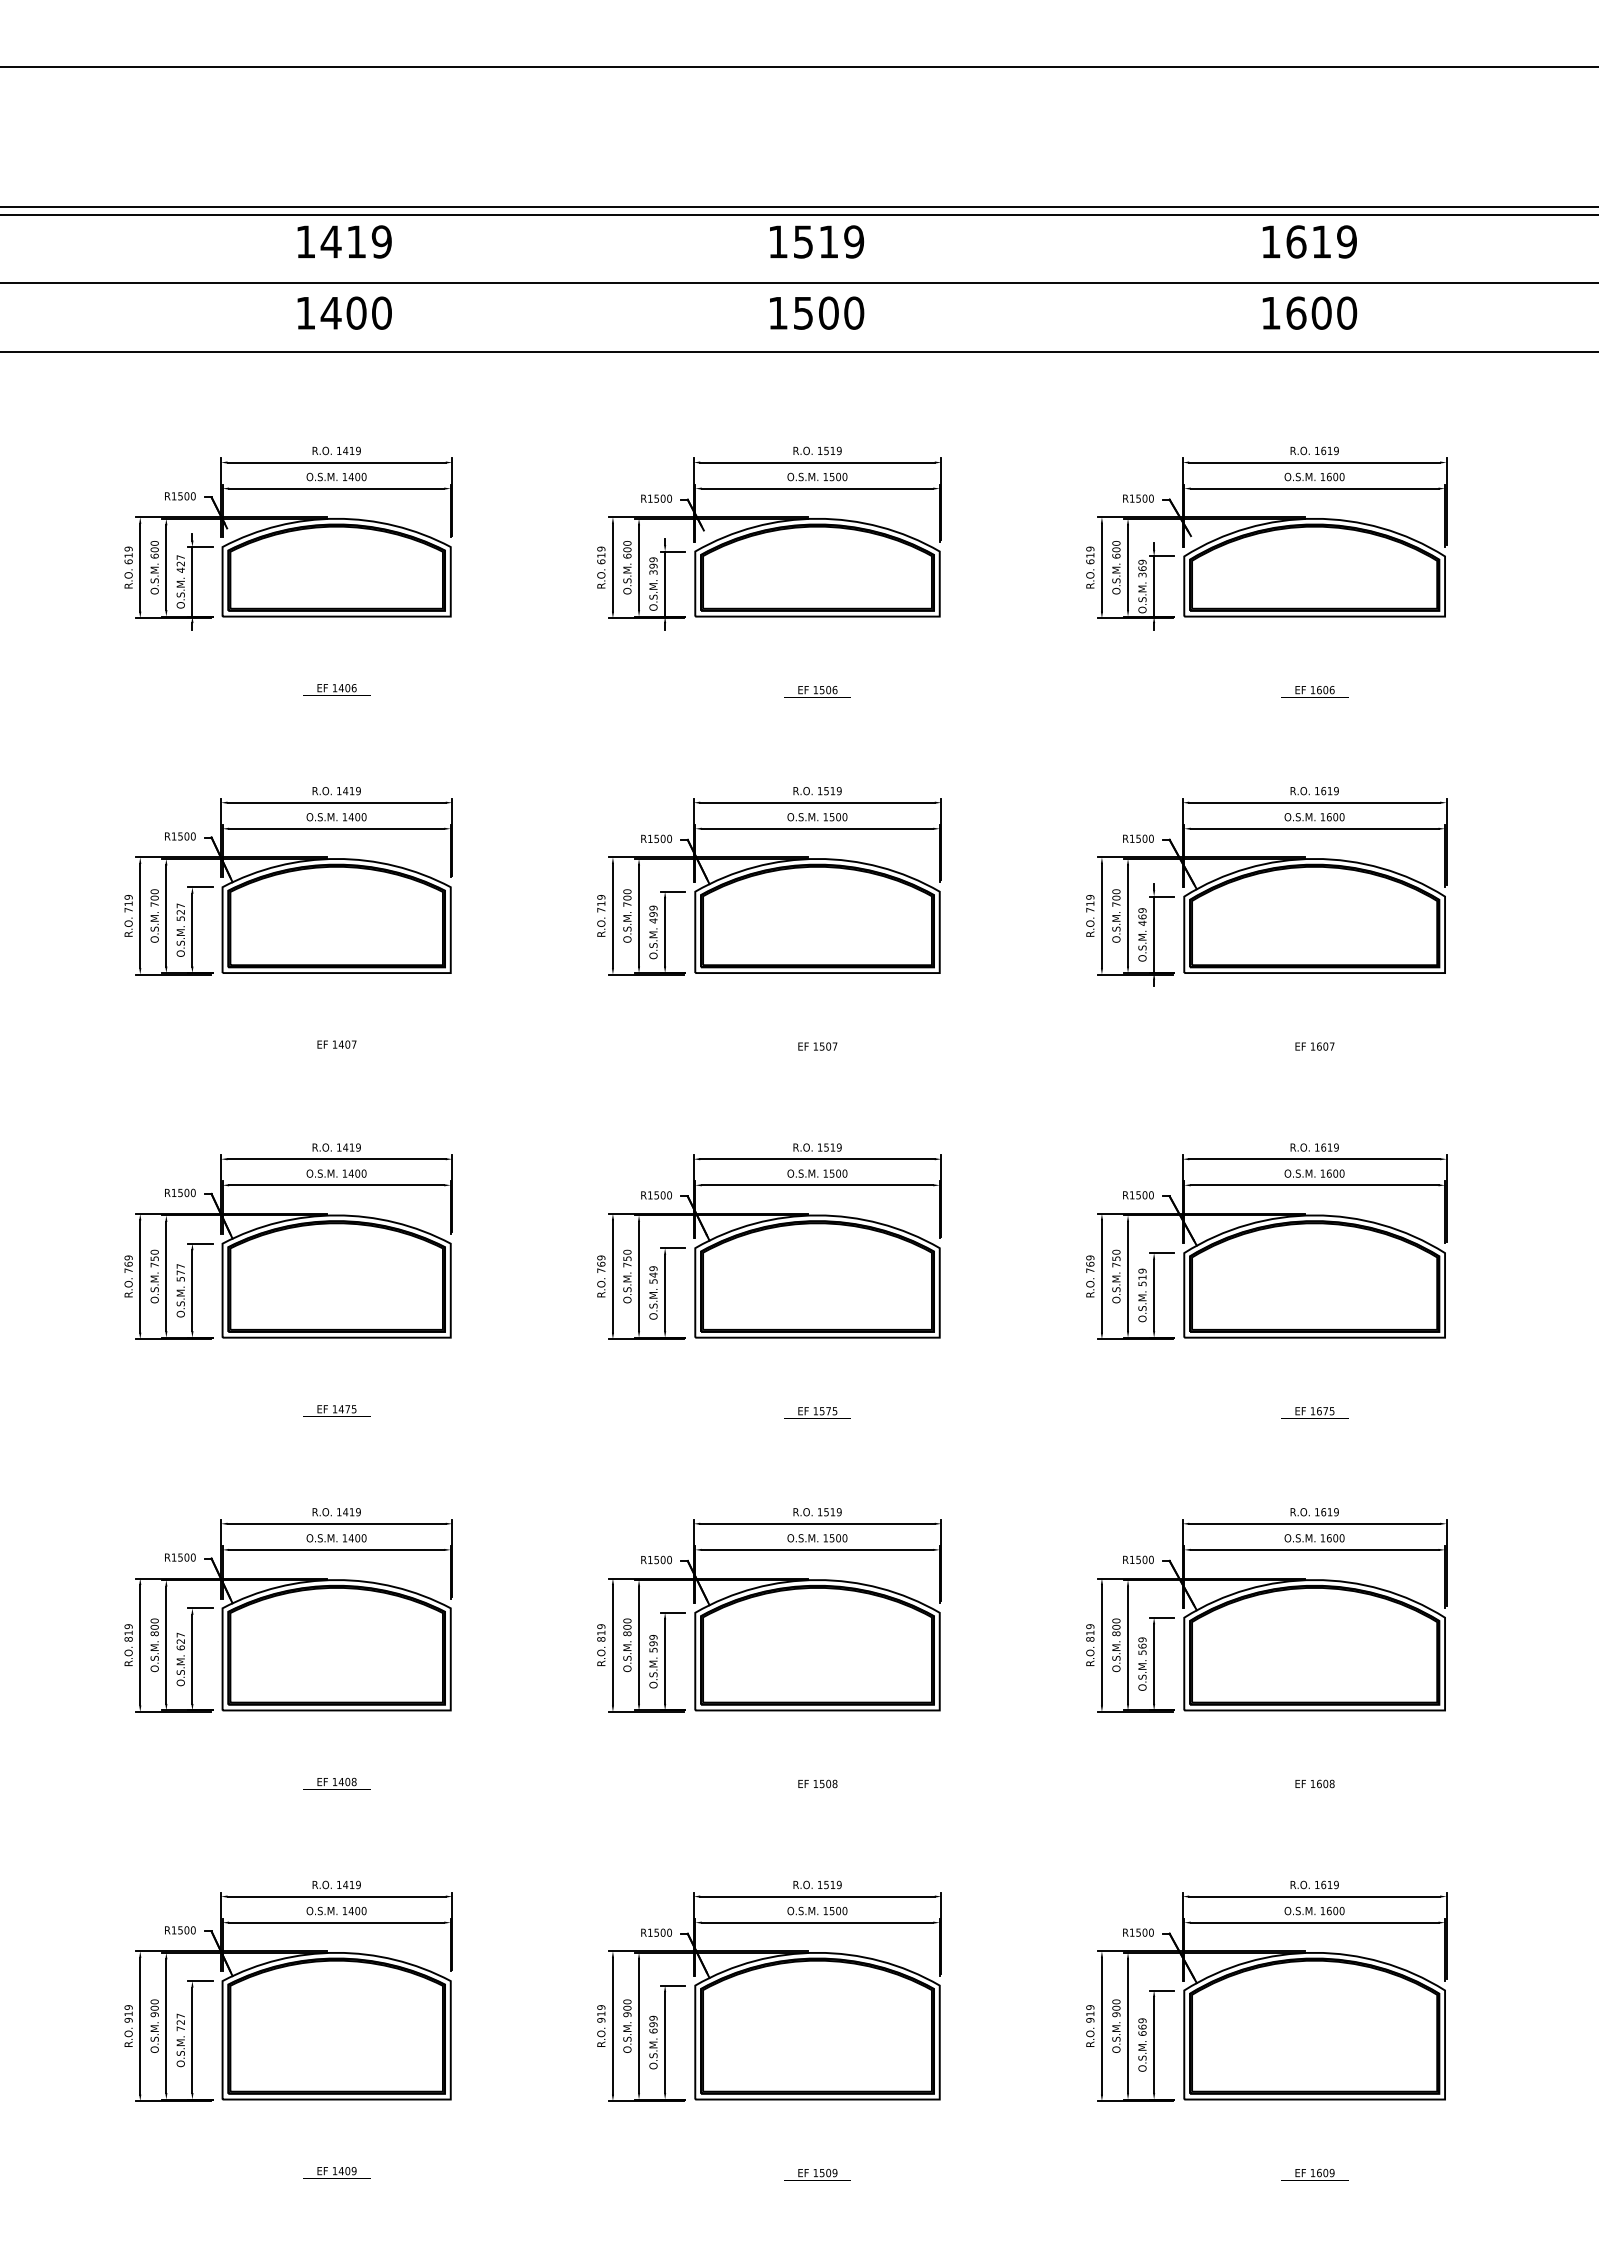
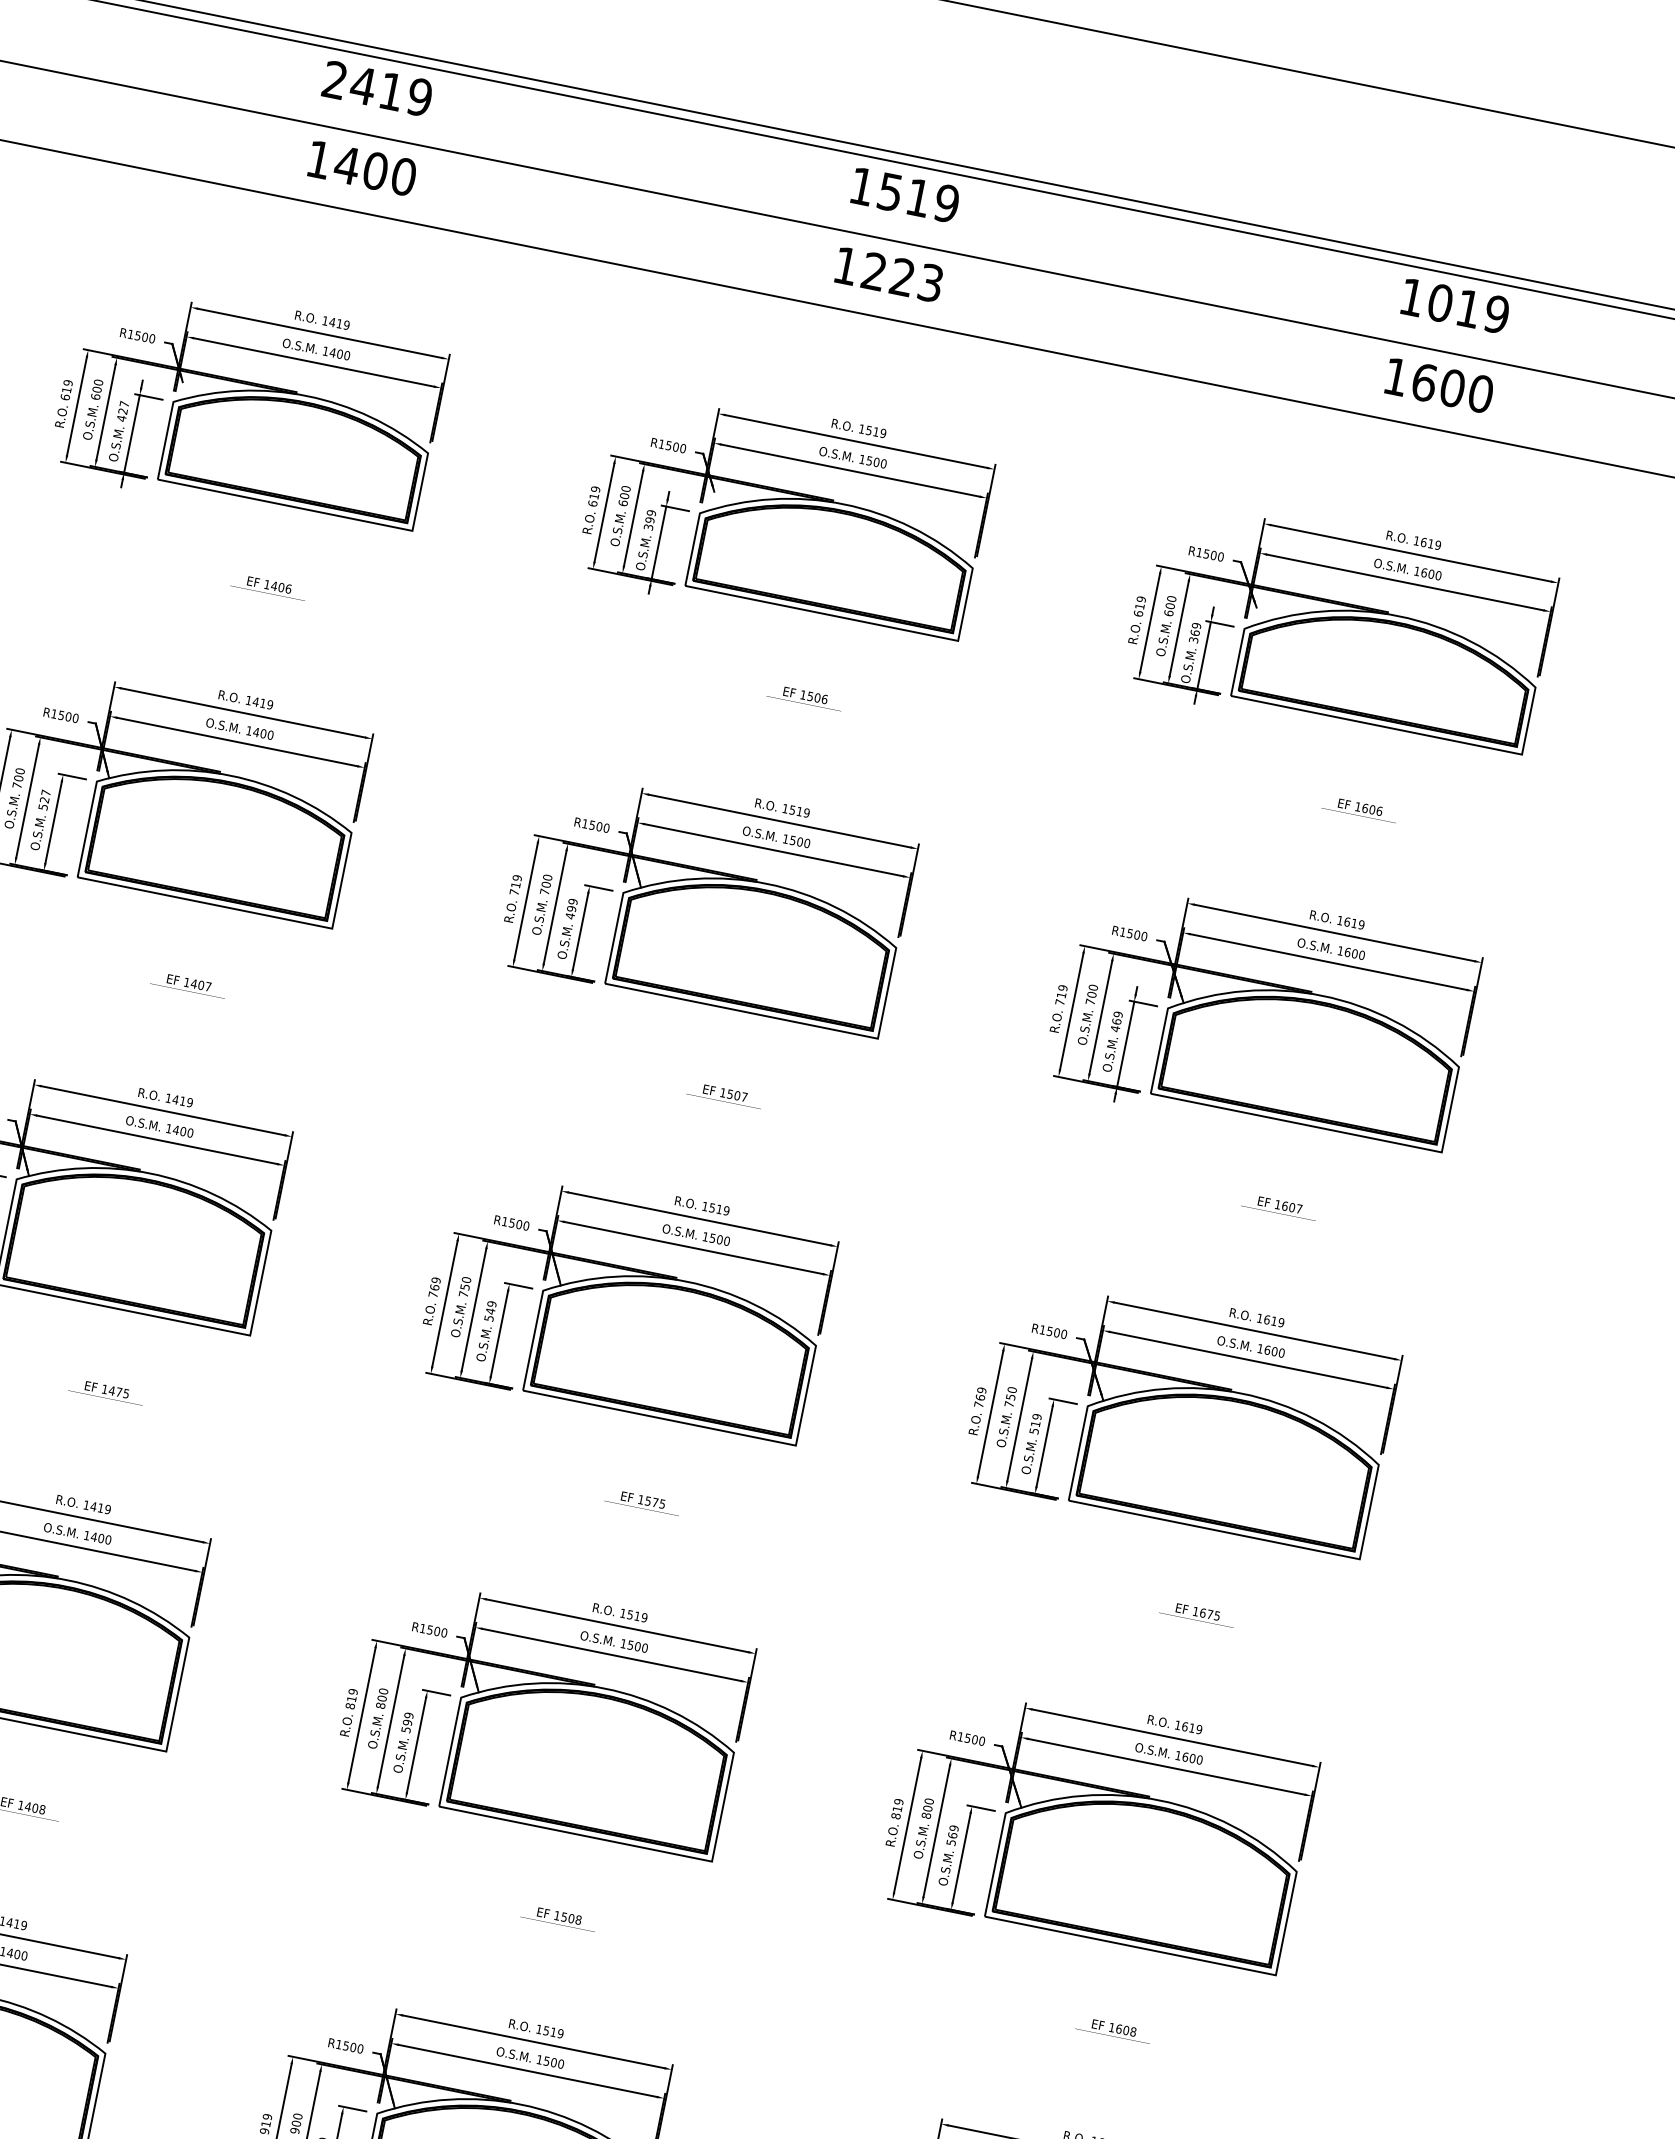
text: (305, 241) -> (334, 79), 1419 -> 2419
text: (1296, 241) -> (1440, 302), 1619 -> 1019
text: (828, 312) -> (902, 276), 1500 -> 1223

